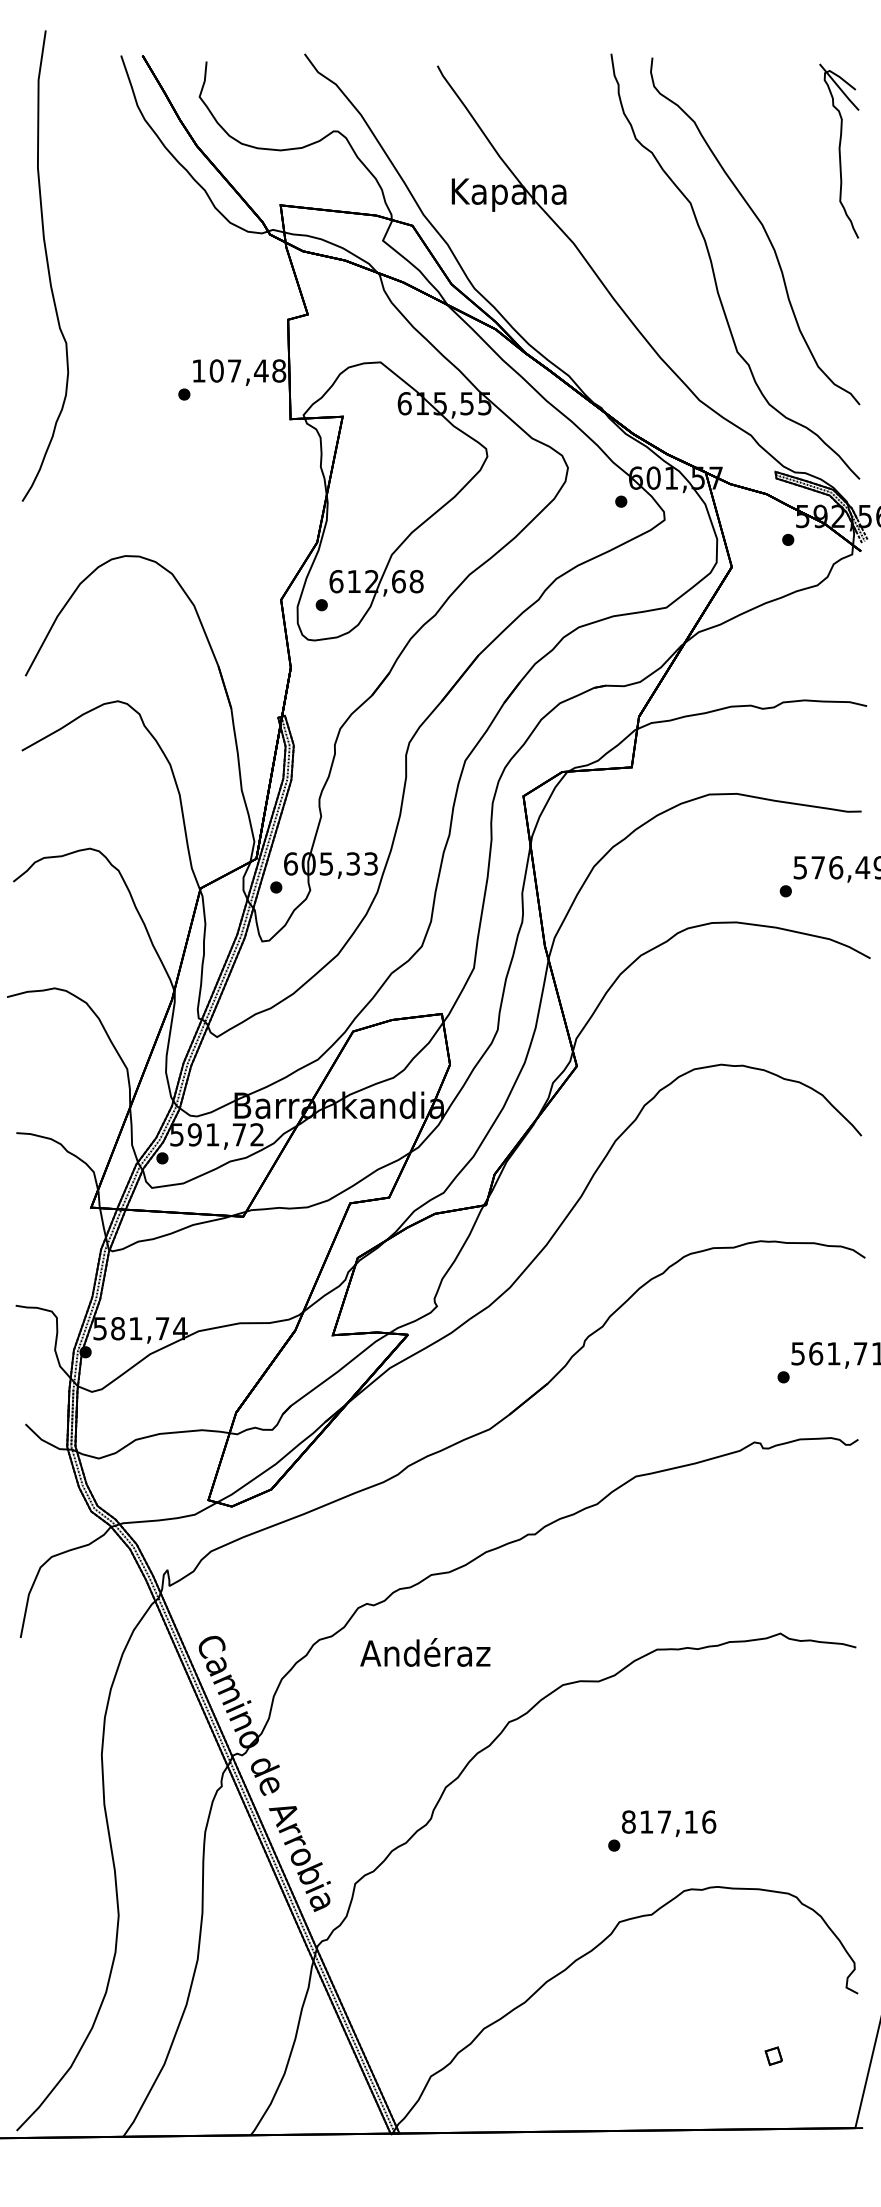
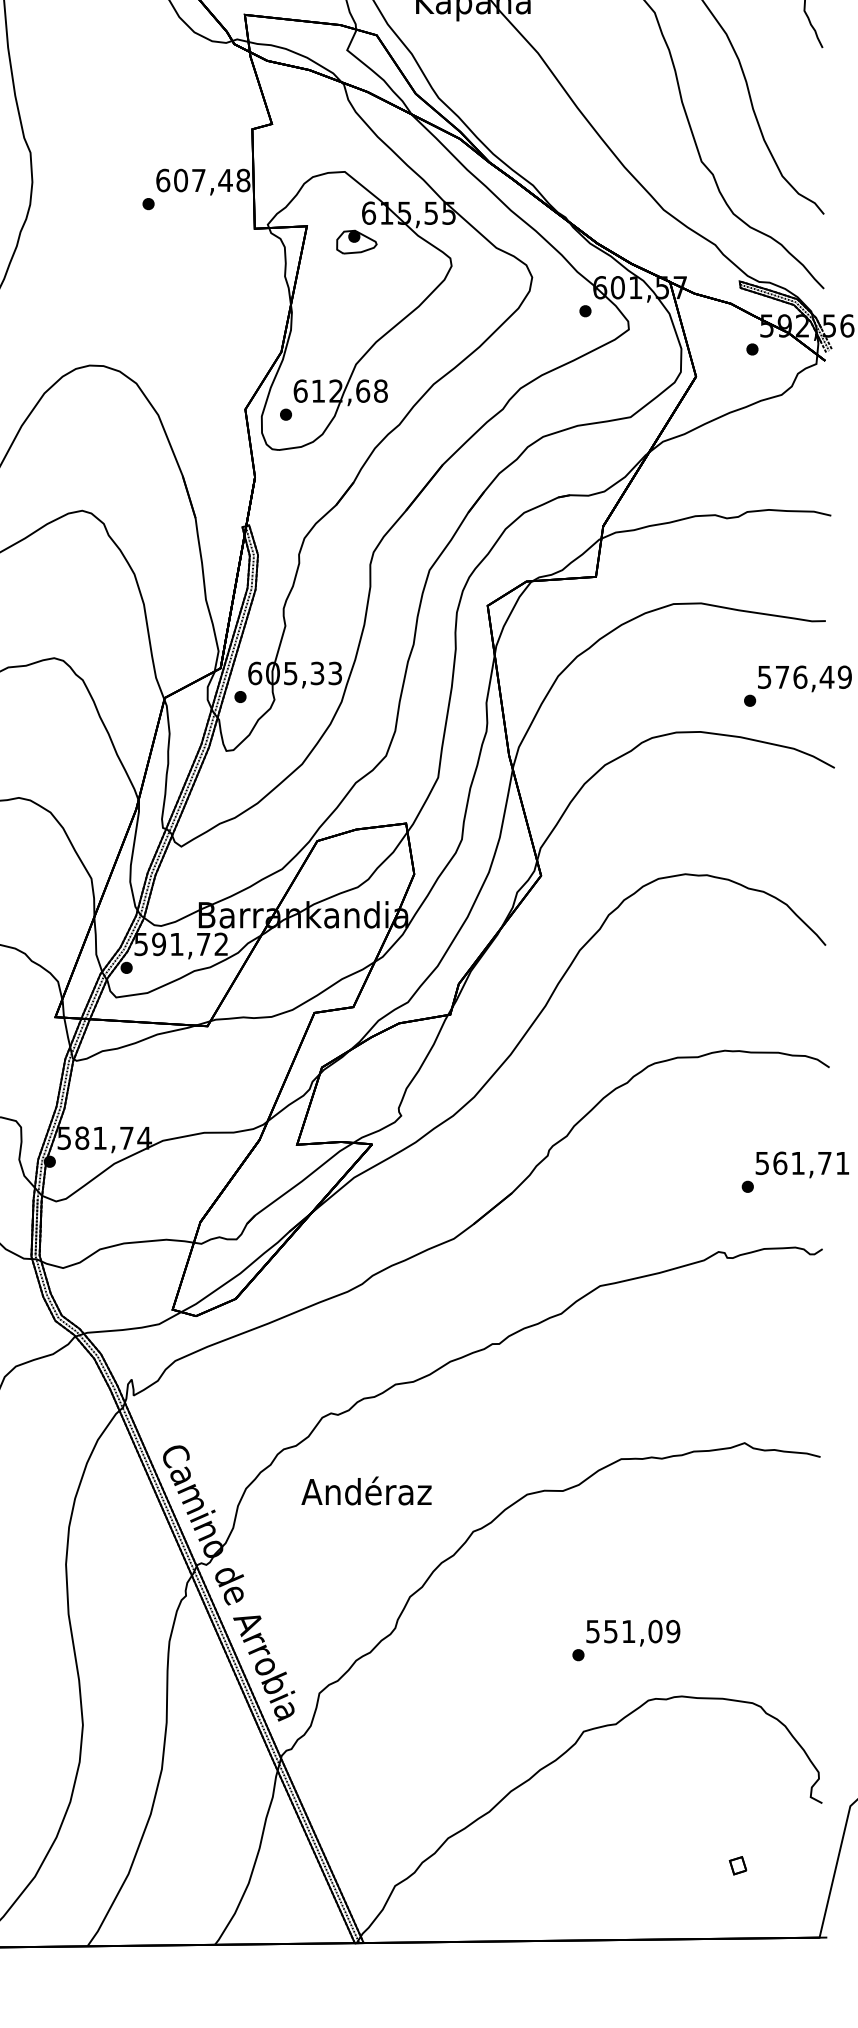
text: (199, 370) -> (163, 180), 107,48 -> 607,48
part: (392, 432) -> (356, 242), added
text: (425, 1652) -> (366, 1491), moved
text: (669, 1821) -> (633, 1631), 817,16 -> 551,09

